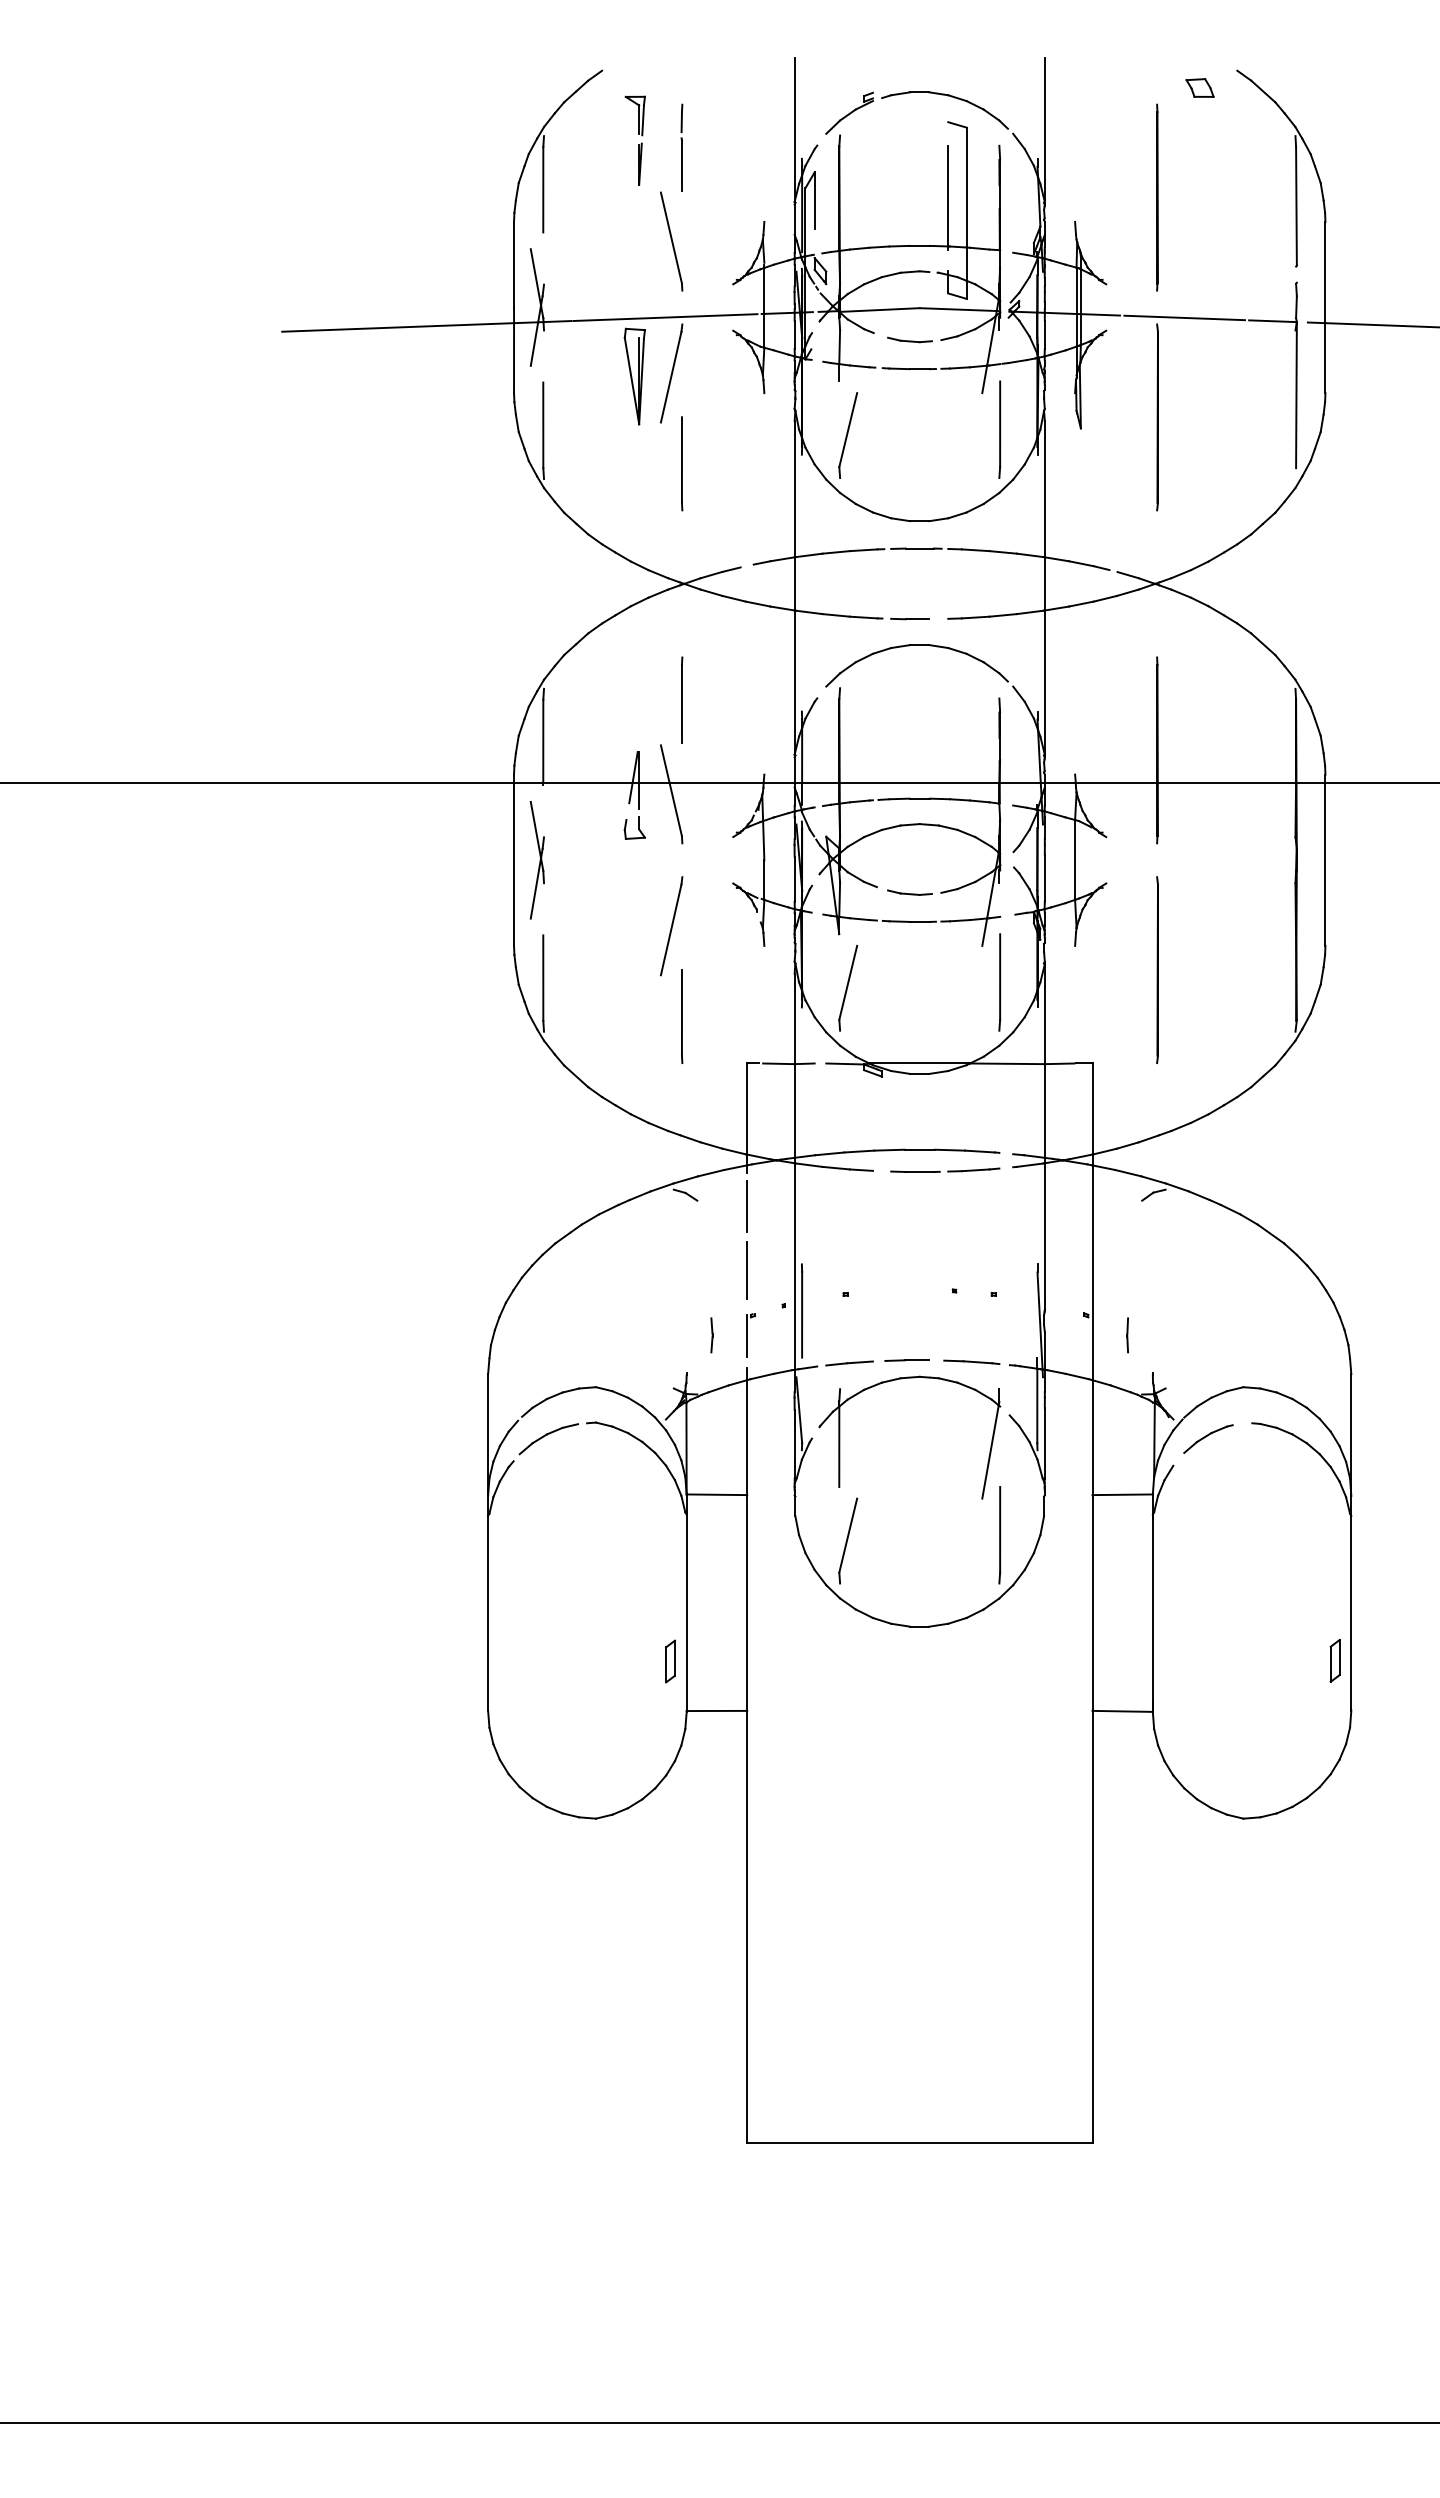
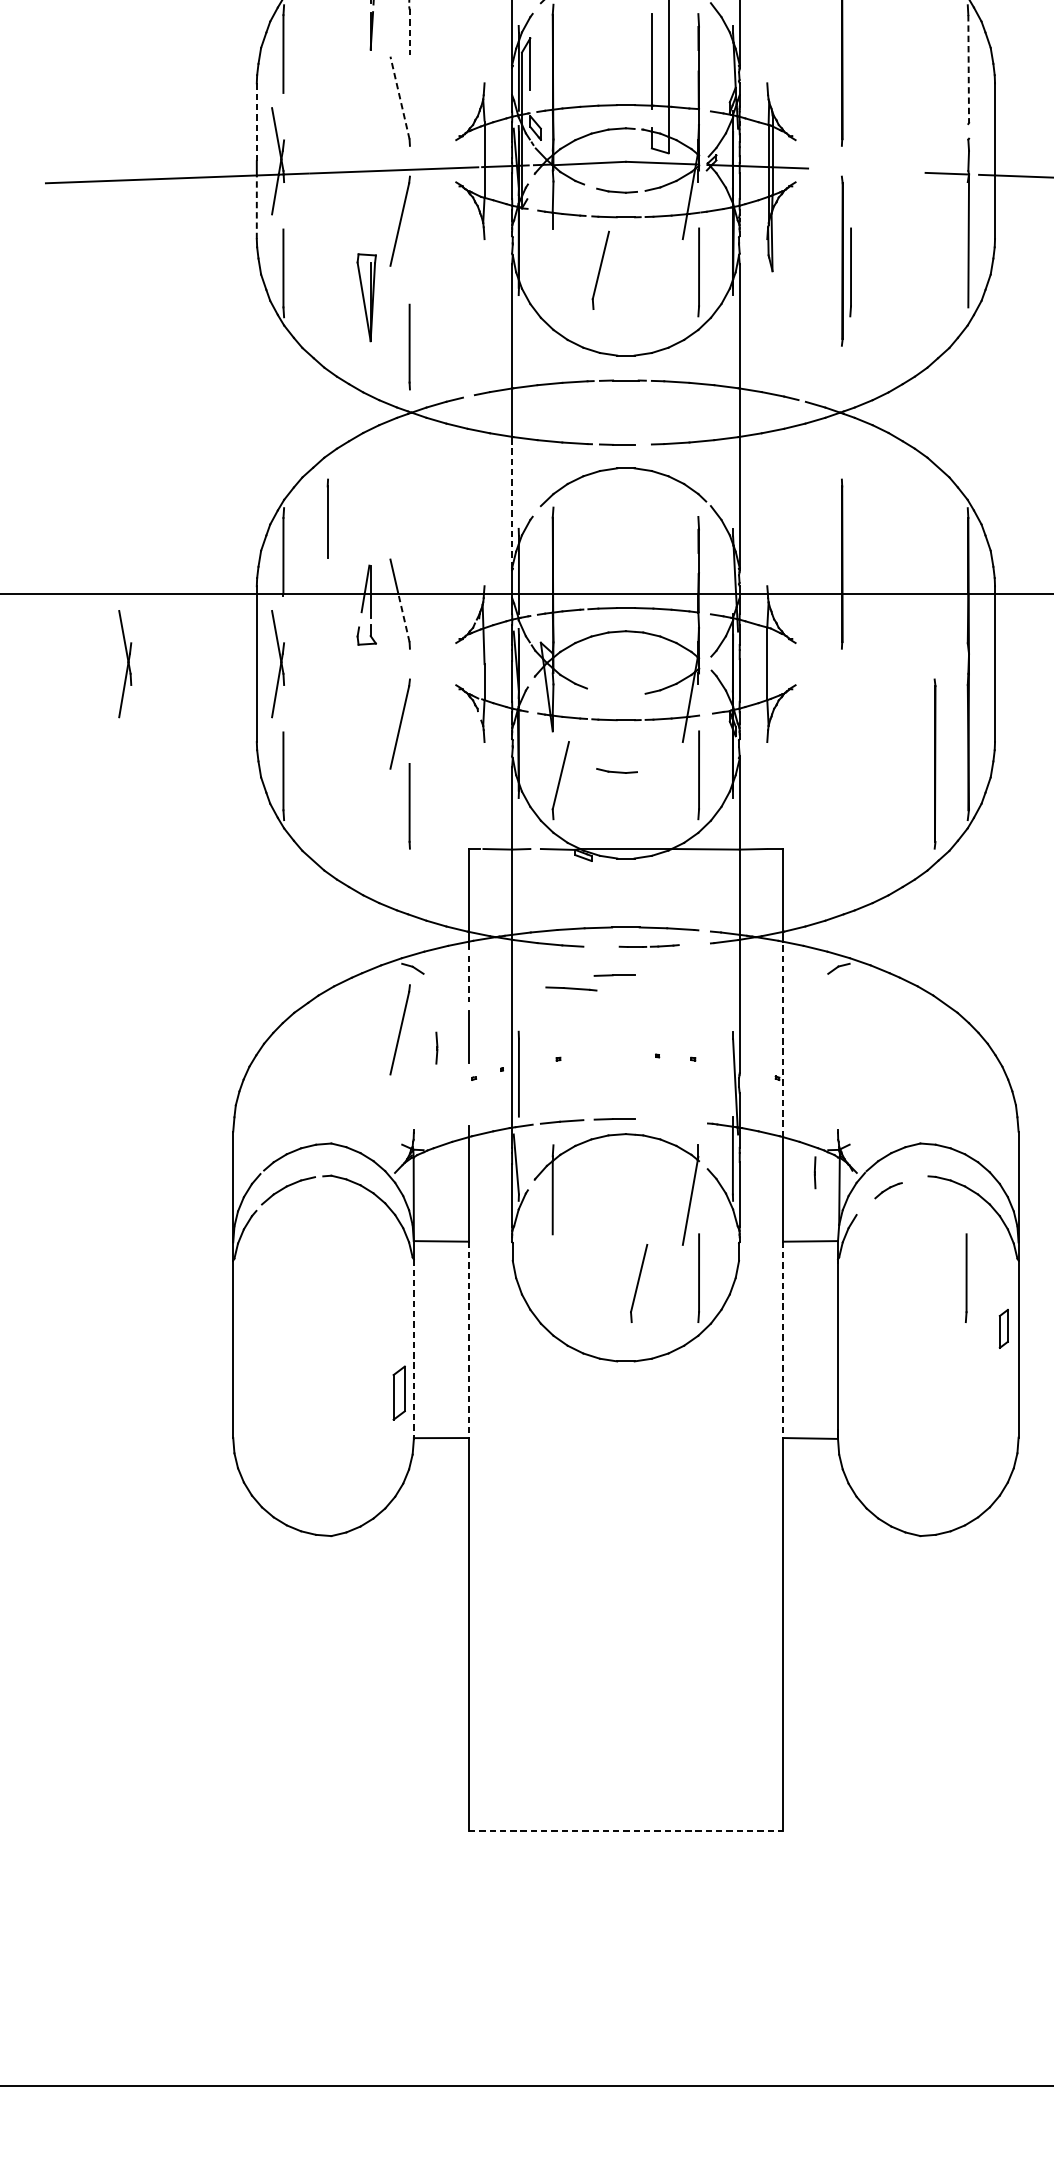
line: (681, 165) -> (409, 32), solid -> dashed
line: (1296, 206) -> (968, 69), solid -> dashed
line: (671, 238) -> (400, 98), solid -> dashed
line: (514, 264) -> (257, 122), solid -> dashed
line: (1184, 317) -> (866, 170), removed
line: (514, 357) -> (257, 206), solid -> dashed
part: (634, 376) -> (366, 297), moved
line: (1166, 429) -> (850, 272), added
part: (848, 435) -> (601, 270), moved
line: (682, 463) -> (410, 346), moved
line: (794, 682) -> (511, 502), solid -> dashed
line: (682, 699) -> (328, 517), moved
line: (675, 809) -> (403, 617), solid -> dashed
part: (368, 860) -> (124, 664), added
part: (909, 892) -> (616, 770), moved
line: (1157, 969) -> (935, 763), moved
part: (945, 1169) -> (649, 945), size x0.6
line: (906, 1202) -> (613, 975), added
line: (747, 1206) -> (469, 979), solid -> dashed
line: (671, 1262) -> (400, 1030), added
line: (1092, 1272) -> (783, 1039), solid -> dashed
line: (711, 1335) -> (436, 1048), moved
line: (1127, 1335) -> (814, 1172), moved
line: (747, 1336) -> (469, 1097), removed
line: (971, 1361) -> (571, 988), moved
part: (1208, 1438) -> (888, 1190), size x0.6
line: (1293, 1535) -> (965, 1278), added
part: (848, 1540) -> (639, 1282), moved
line: (747, 1603) -> (469, 1340), solid -> dashed
line: (1092, 1603) -> (783, 1340), solid -> dashed
line: (686, 1613) -> (413, 1349), solid -> dashed
part: (1334, 1660) -> (1003, 1328), moved
part: (670, 1661) -> (399, 1393), size x1.4
line: (919, 2142) -> (625, 1830), solid -> dashed

